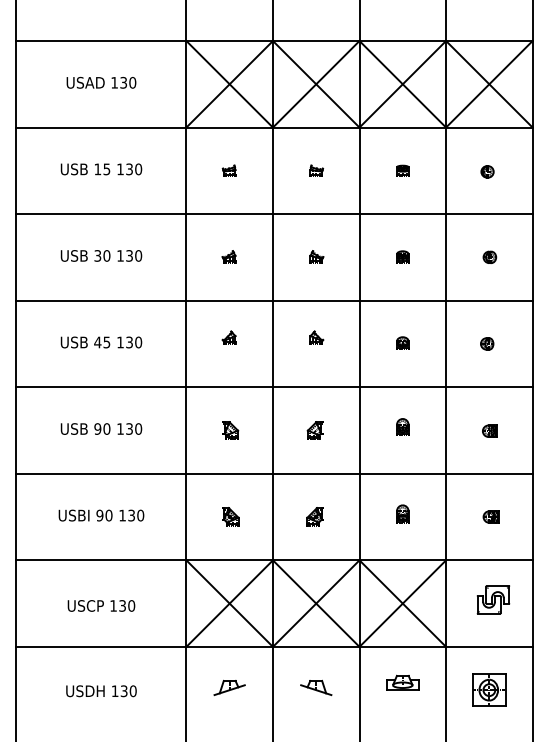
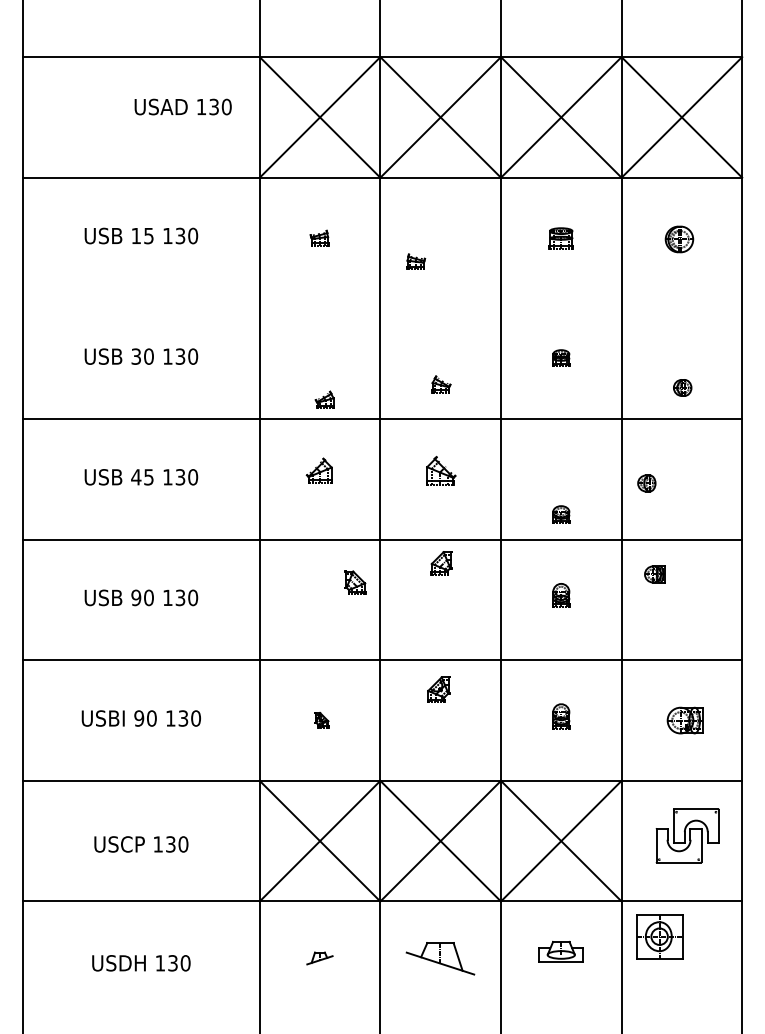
text: (101, 82) -> (183, 106), moved
part: (316, 170) -> (415, 261), moved
part: (402, 170) -> (560, 237), size x1.4
part: (487, 171) -> (679, 238), size x1.6
line: (274, 214) -> (382, 298), removed
part: (228, 256) -> (323, 399), moved
part: (316, 256) -> (441, 383), moved
part: (489, 256) -> (682, 386), moved
part: (228, 337) -> (318, 470), size x1.4
part: (316, 337) -> (441, 470), size x1.6
part: (402, 342) -> (560, 513), moved
part: (487, 343) -> (647, 482), moved
part: (230, 430) -> (354, 583), moved
part: (314, 430) -> (441, 563), moved
part: (489, 430) -> (654, 573), moved
part: (230, 516) -> (321, 719), size x0.6
part: (314, 516) -> (438, 689), moved
part: (490, 516) -> (683, 719), size x1.6
part: (493, 599) -> (687, 835), size x1.4
part: (229, 687) -> (319, 958), size x0.6
part: (316, 687) -> (441, 958), size x1.6
part: (489, 689) -> (659, 935), moved

